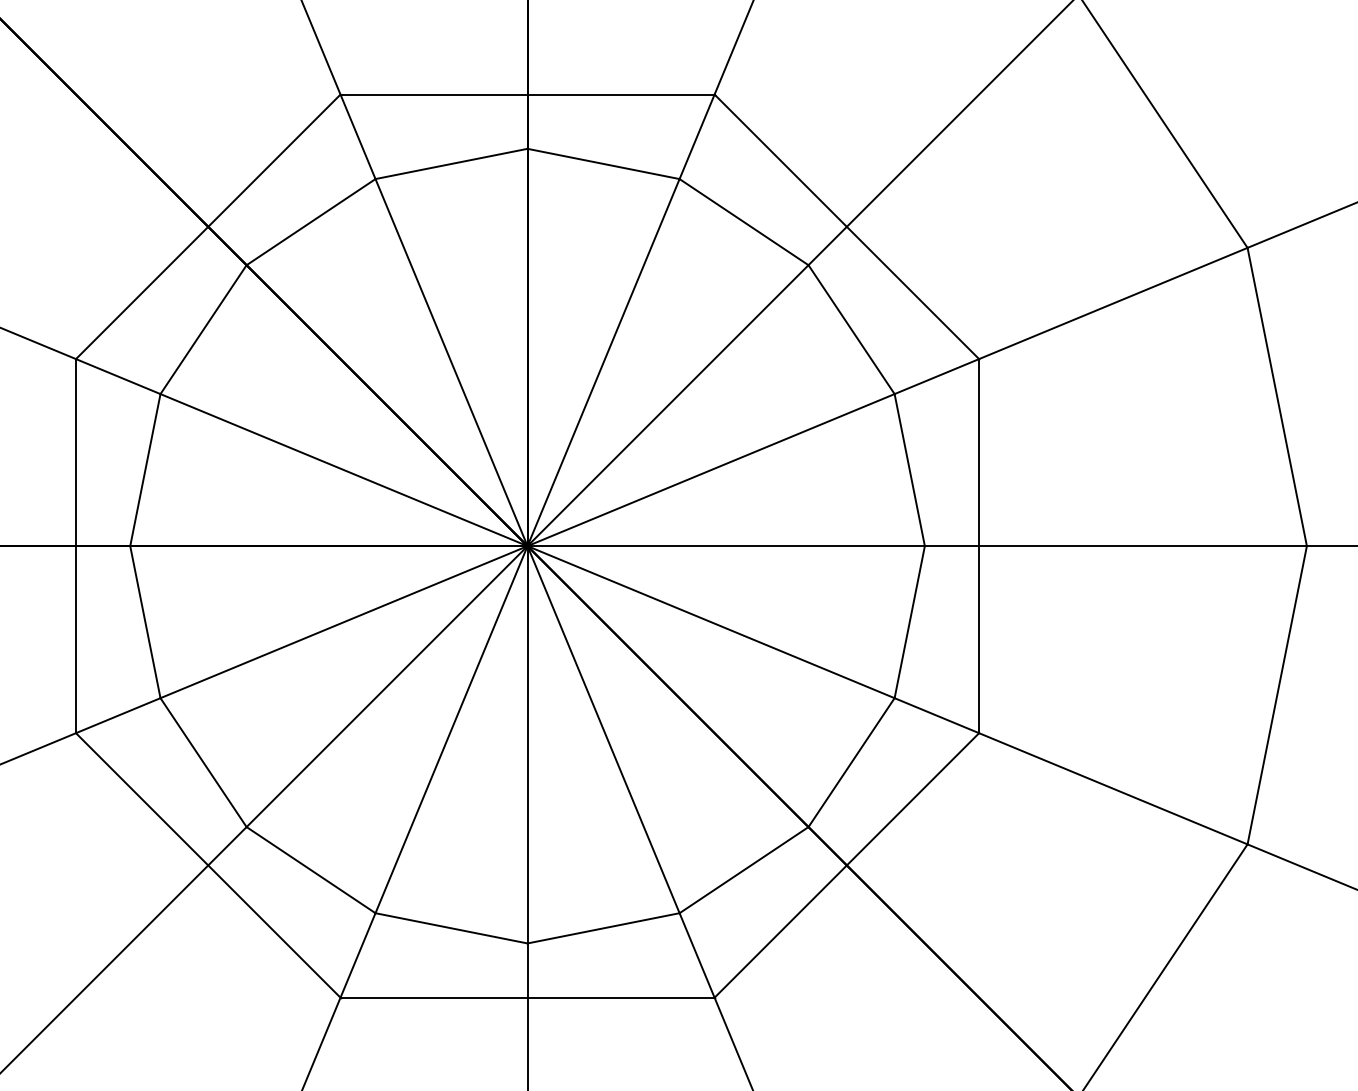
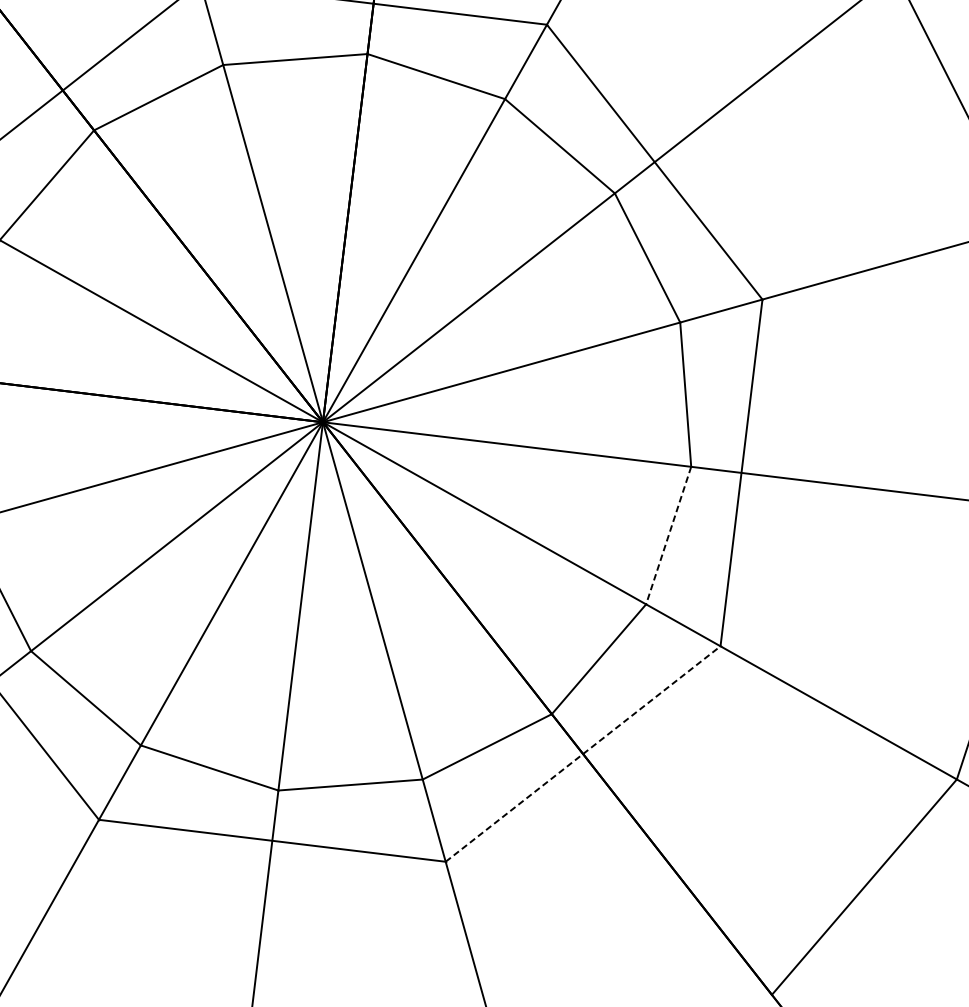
line: (909, 622) -> (668, 535), solid -> dashed
line: (847, 865) -> (583, 754), solid -> dashed

